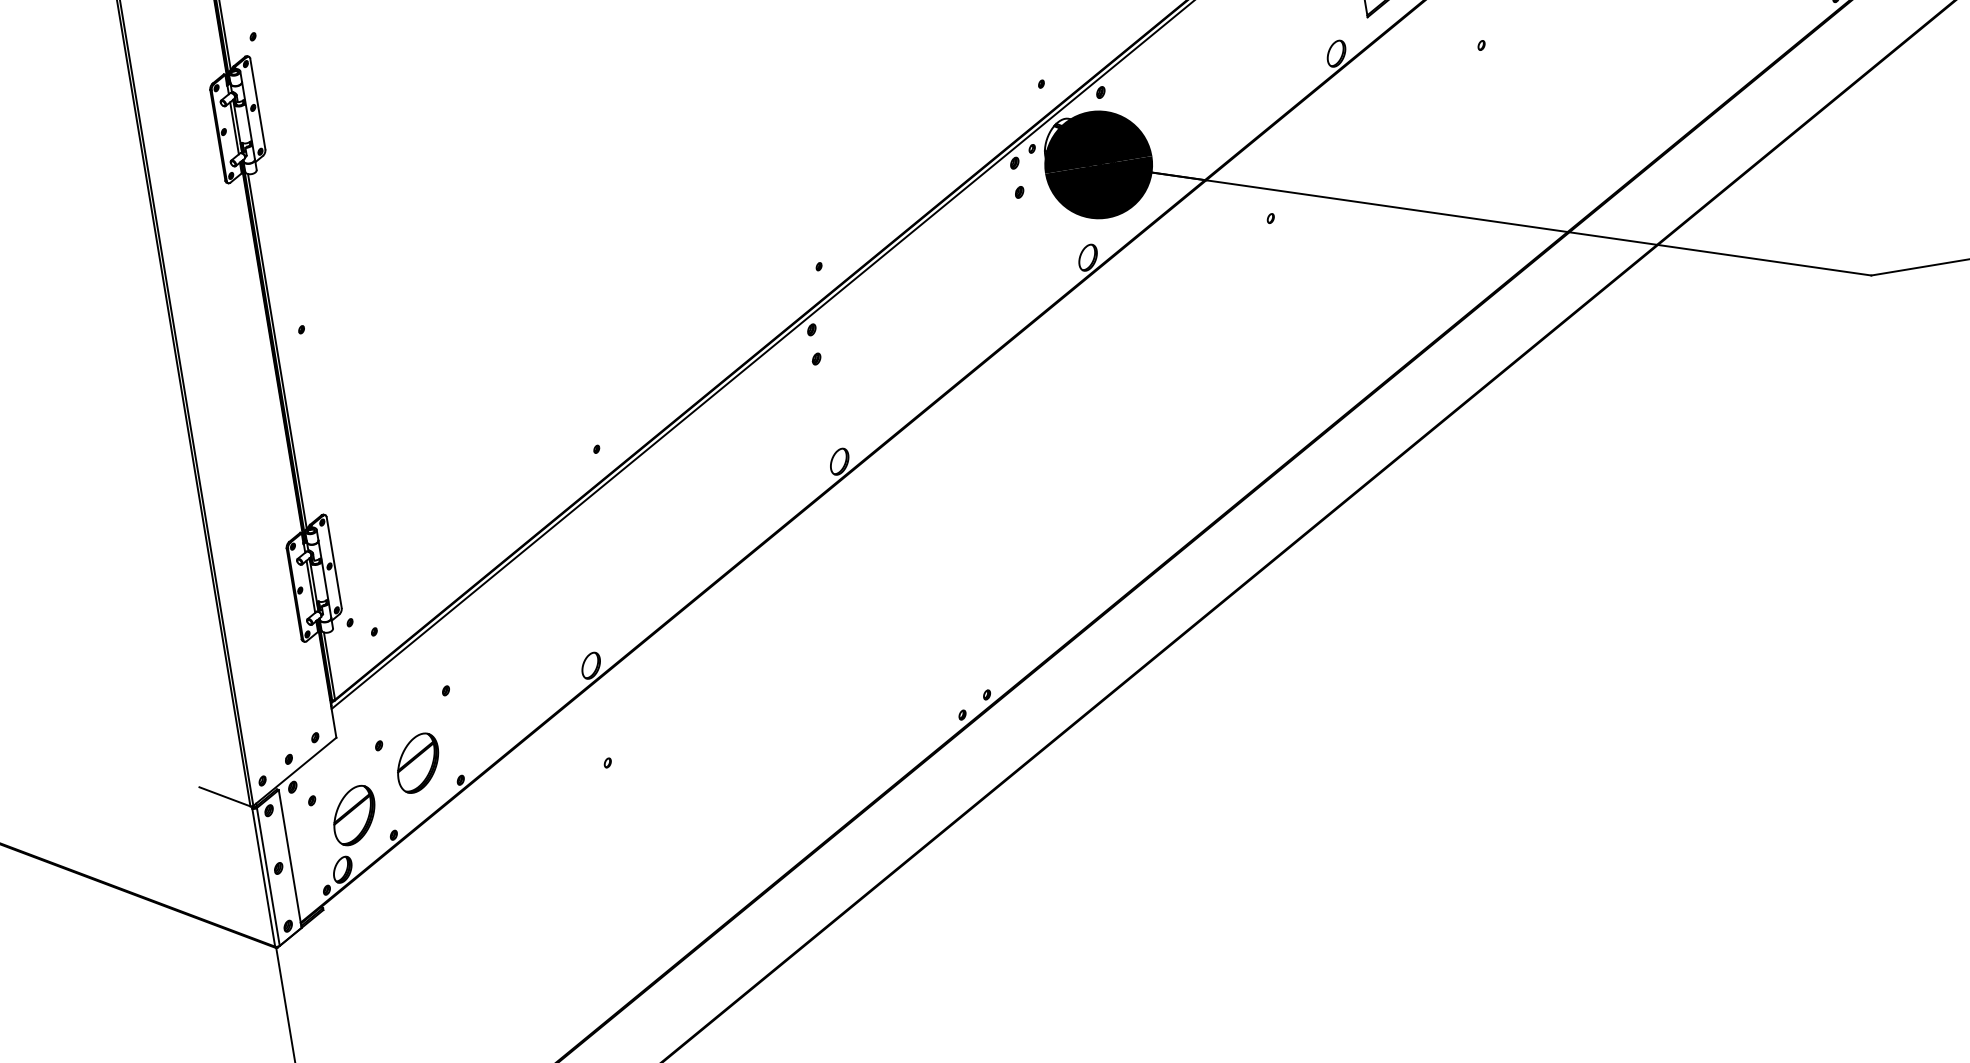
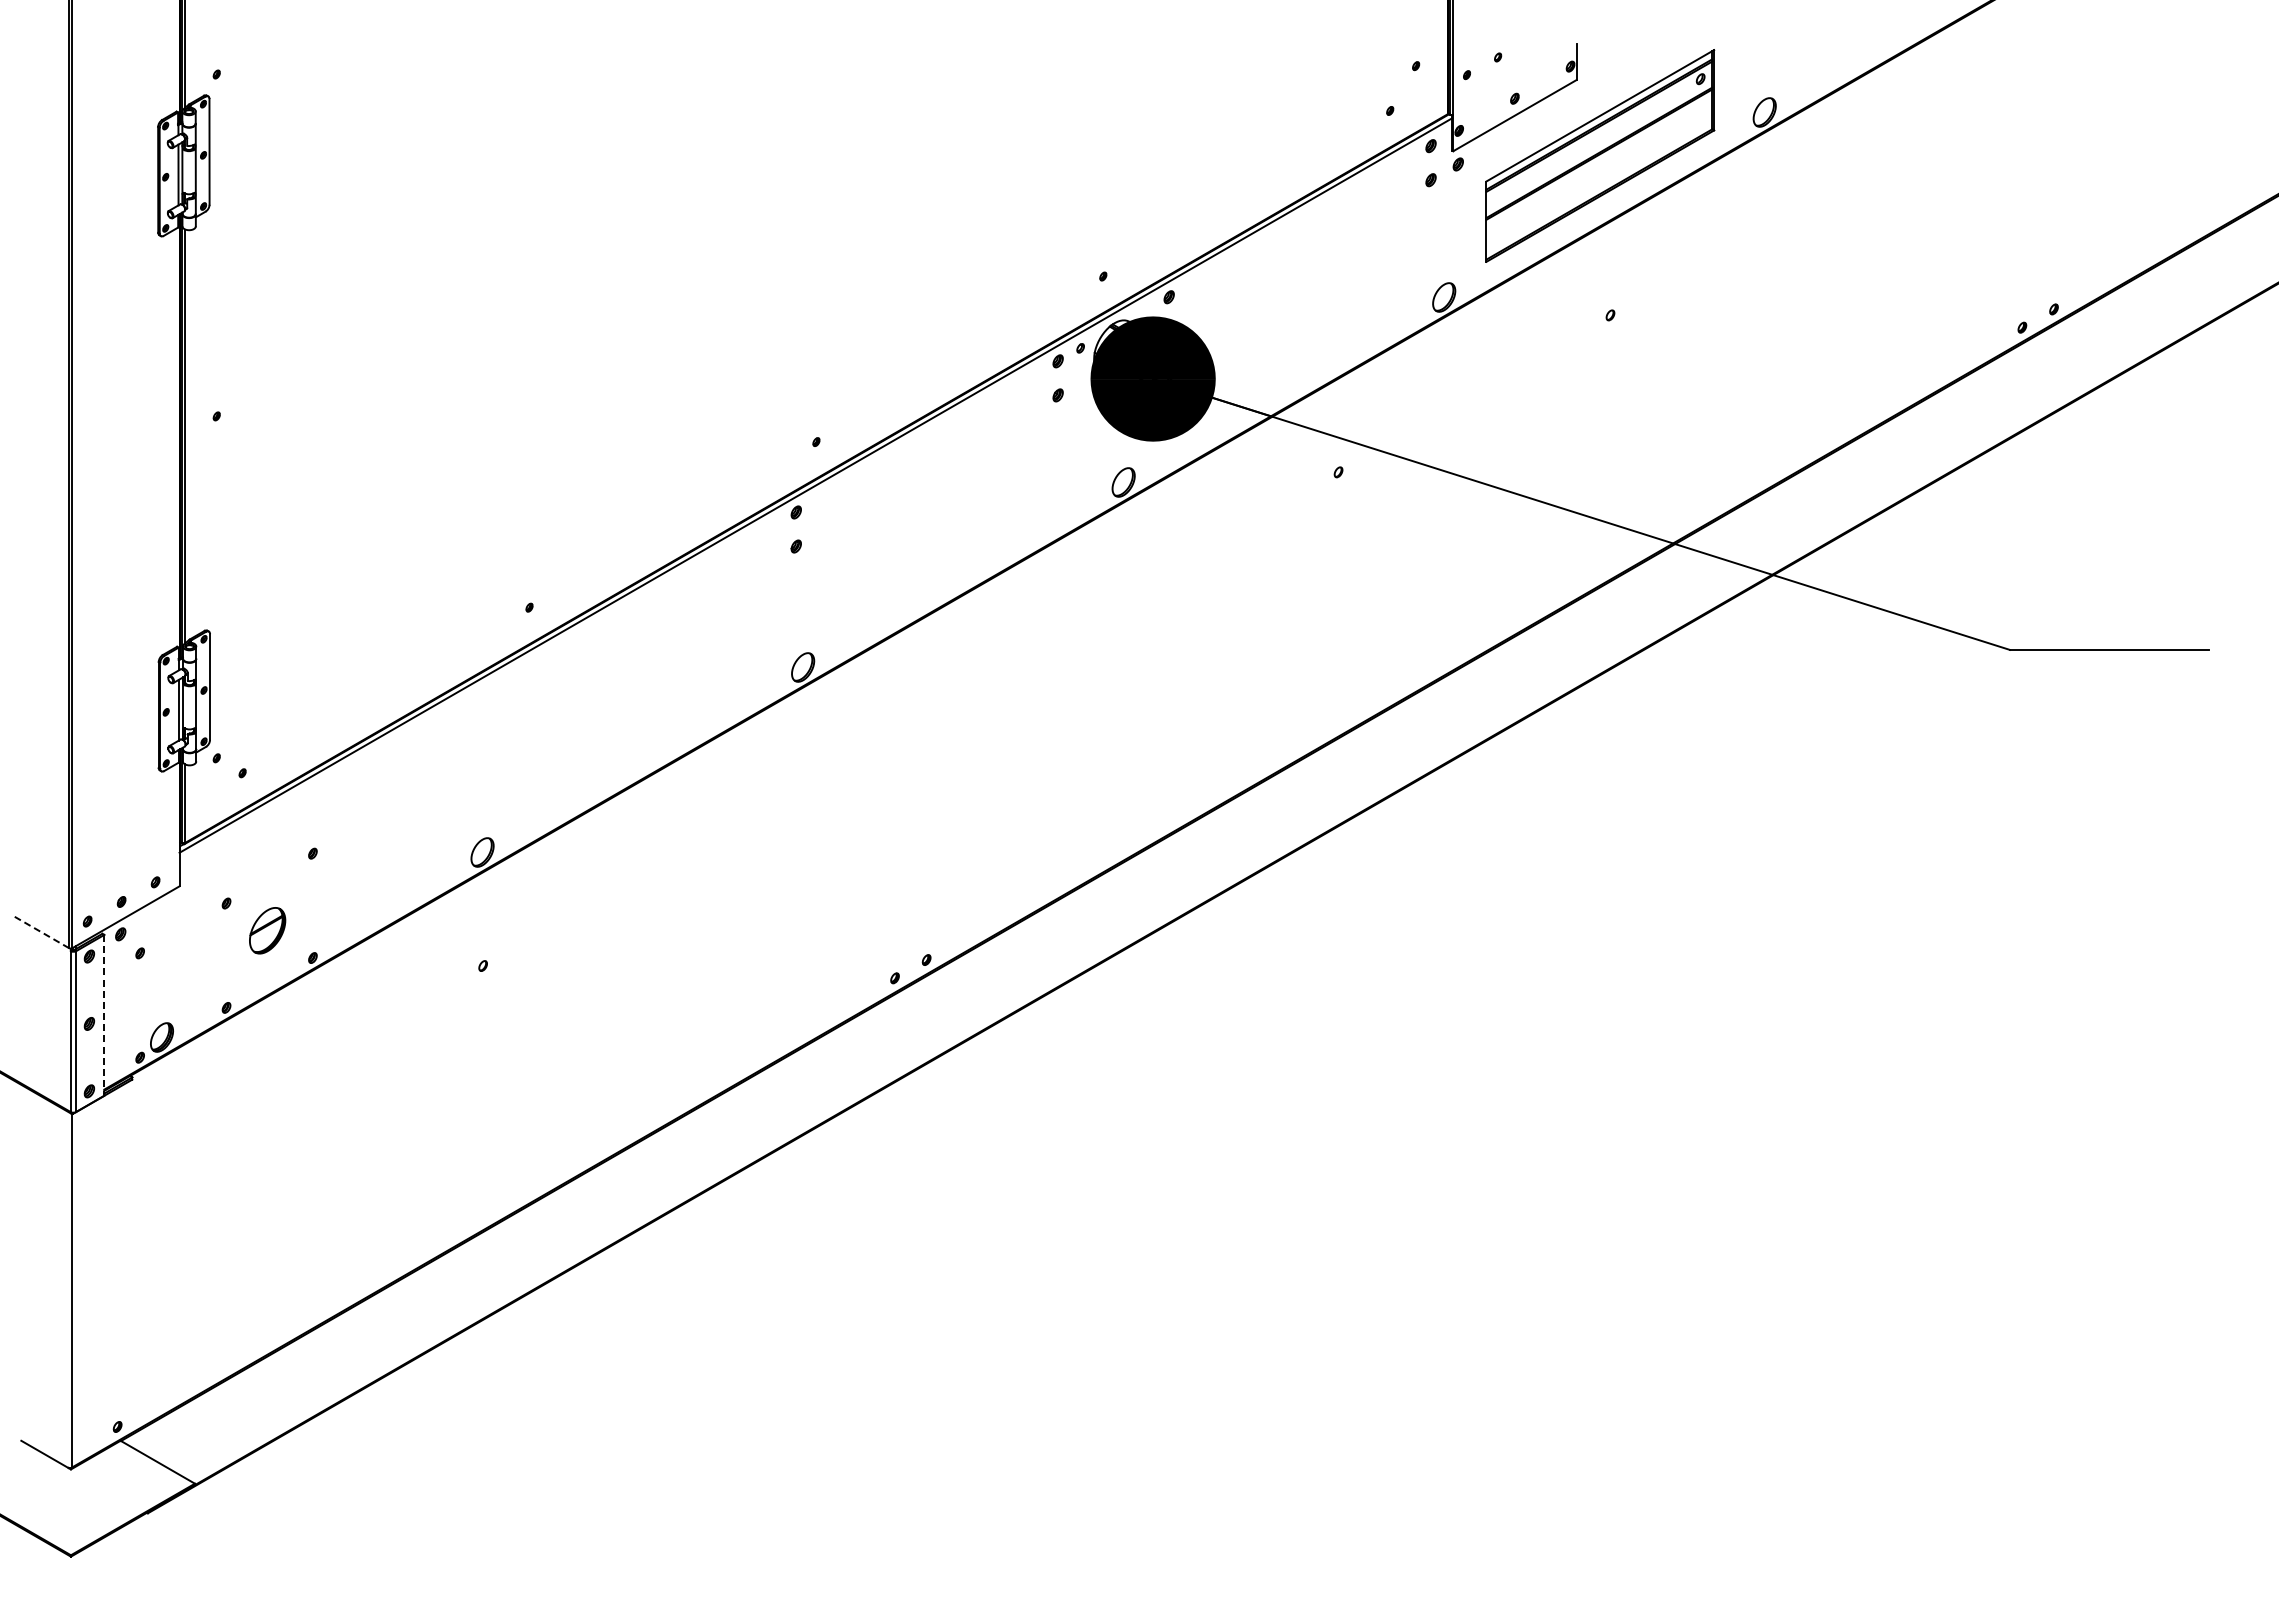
part: (417, 763) -> (267, 930), size x0.7
line: (225, 796) -> (42, 932), solid -> dashed
part: (354, 815) -> (185, 977), removed
line: (290, 859) -> (104, 1015), solid -> dashed

